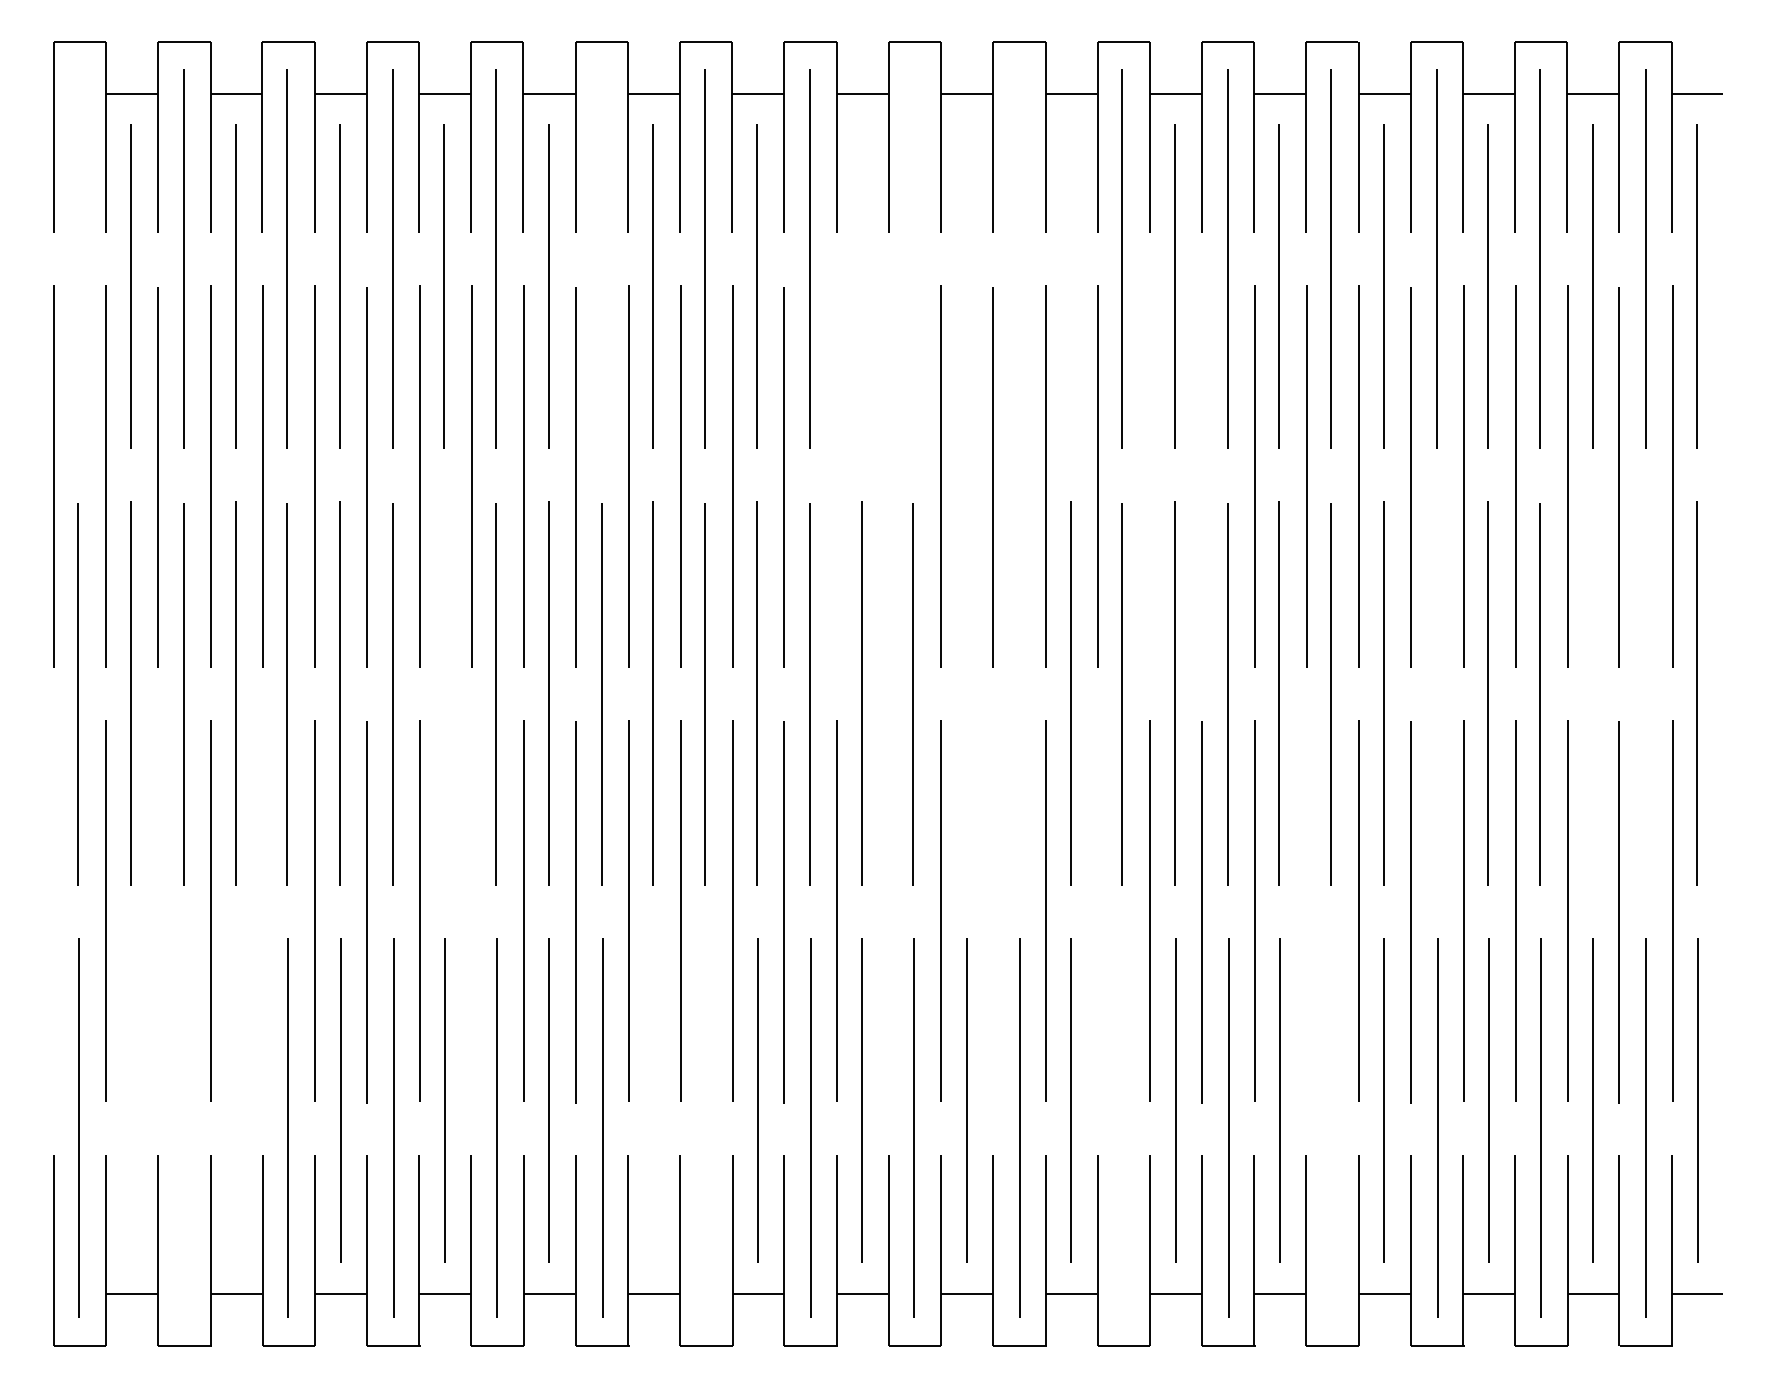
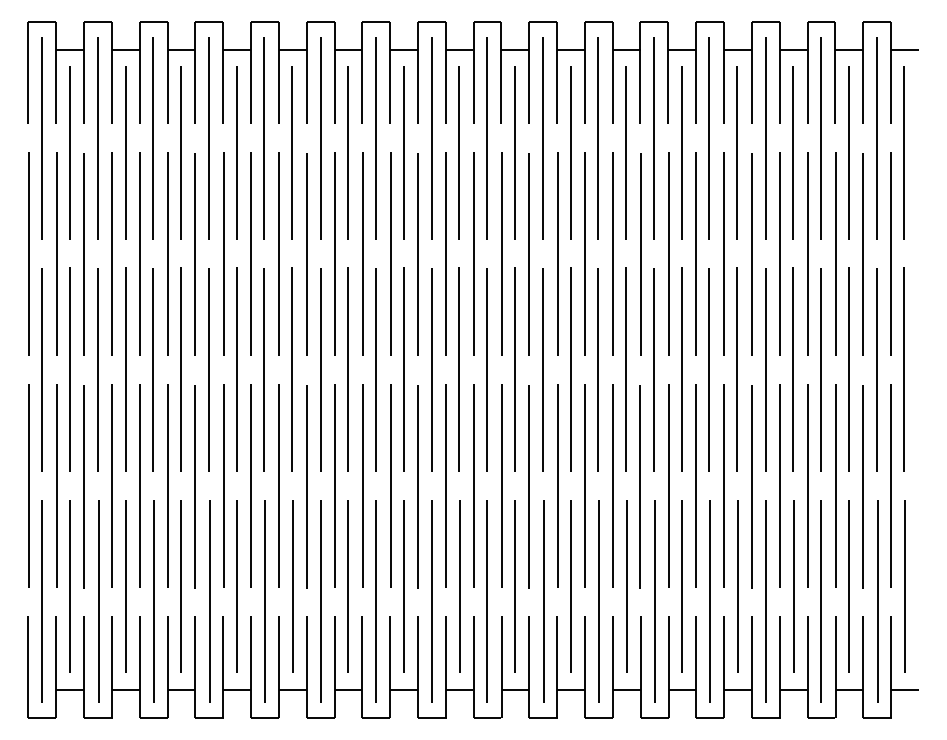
line: (78, 259) -> (41, 138), added
line: (601, 259) -> (320, 138), added
line: (912, 259) -> (486, 138), added
line: (1017, 259) -> (542, 138), added
line: (860, 285) -> (458, 152), added
line: (965, 285) -> (514, 152), added
line: (1070, 285) -> (570, 152), added
line: (835, 475) -> (445, 253), added
line: (888, 475) -> (473, 253), added
line: (1149, 475) -> (612, 253), added
line: (1201, 477) -> (640, 254), added
line: (443, 693) -> (236, 369), added
line: (965, 693) -> (514, 369), added
line: (1017, 693) -> (542, 369), added
line: (1436, 693) -> (765, 369), added
line: (1592, 693) -> (848, 369), added
line: (1644, 693) -> (876, 369), added
line: (53, 910) -> (28, 485), added
line: (261, 910) -> (139, 485), added
line: (470, 910) -> (250, 485), added
line: (888, 910) -> (473, 485), added
line: (1096, 910) -> (584, 485), added
line: (1304, 910) -> (695, 485), added
line: (156, 912) -> (83, 486), added
line: (991, 912) -> (528, 486), added
line: (130, 1100) -> (69, 586), added
line: (235, 1100) -> (125, 586), added
line: (652, 1100) -> (347, 586), added
line: (185, 1128) -> (98, 601), added
line: (704, 1128) -> (375, 601), added
line: (1123, 1128) -> (598, 601), added
line: (1331, 1128) -> (709, 601), added

